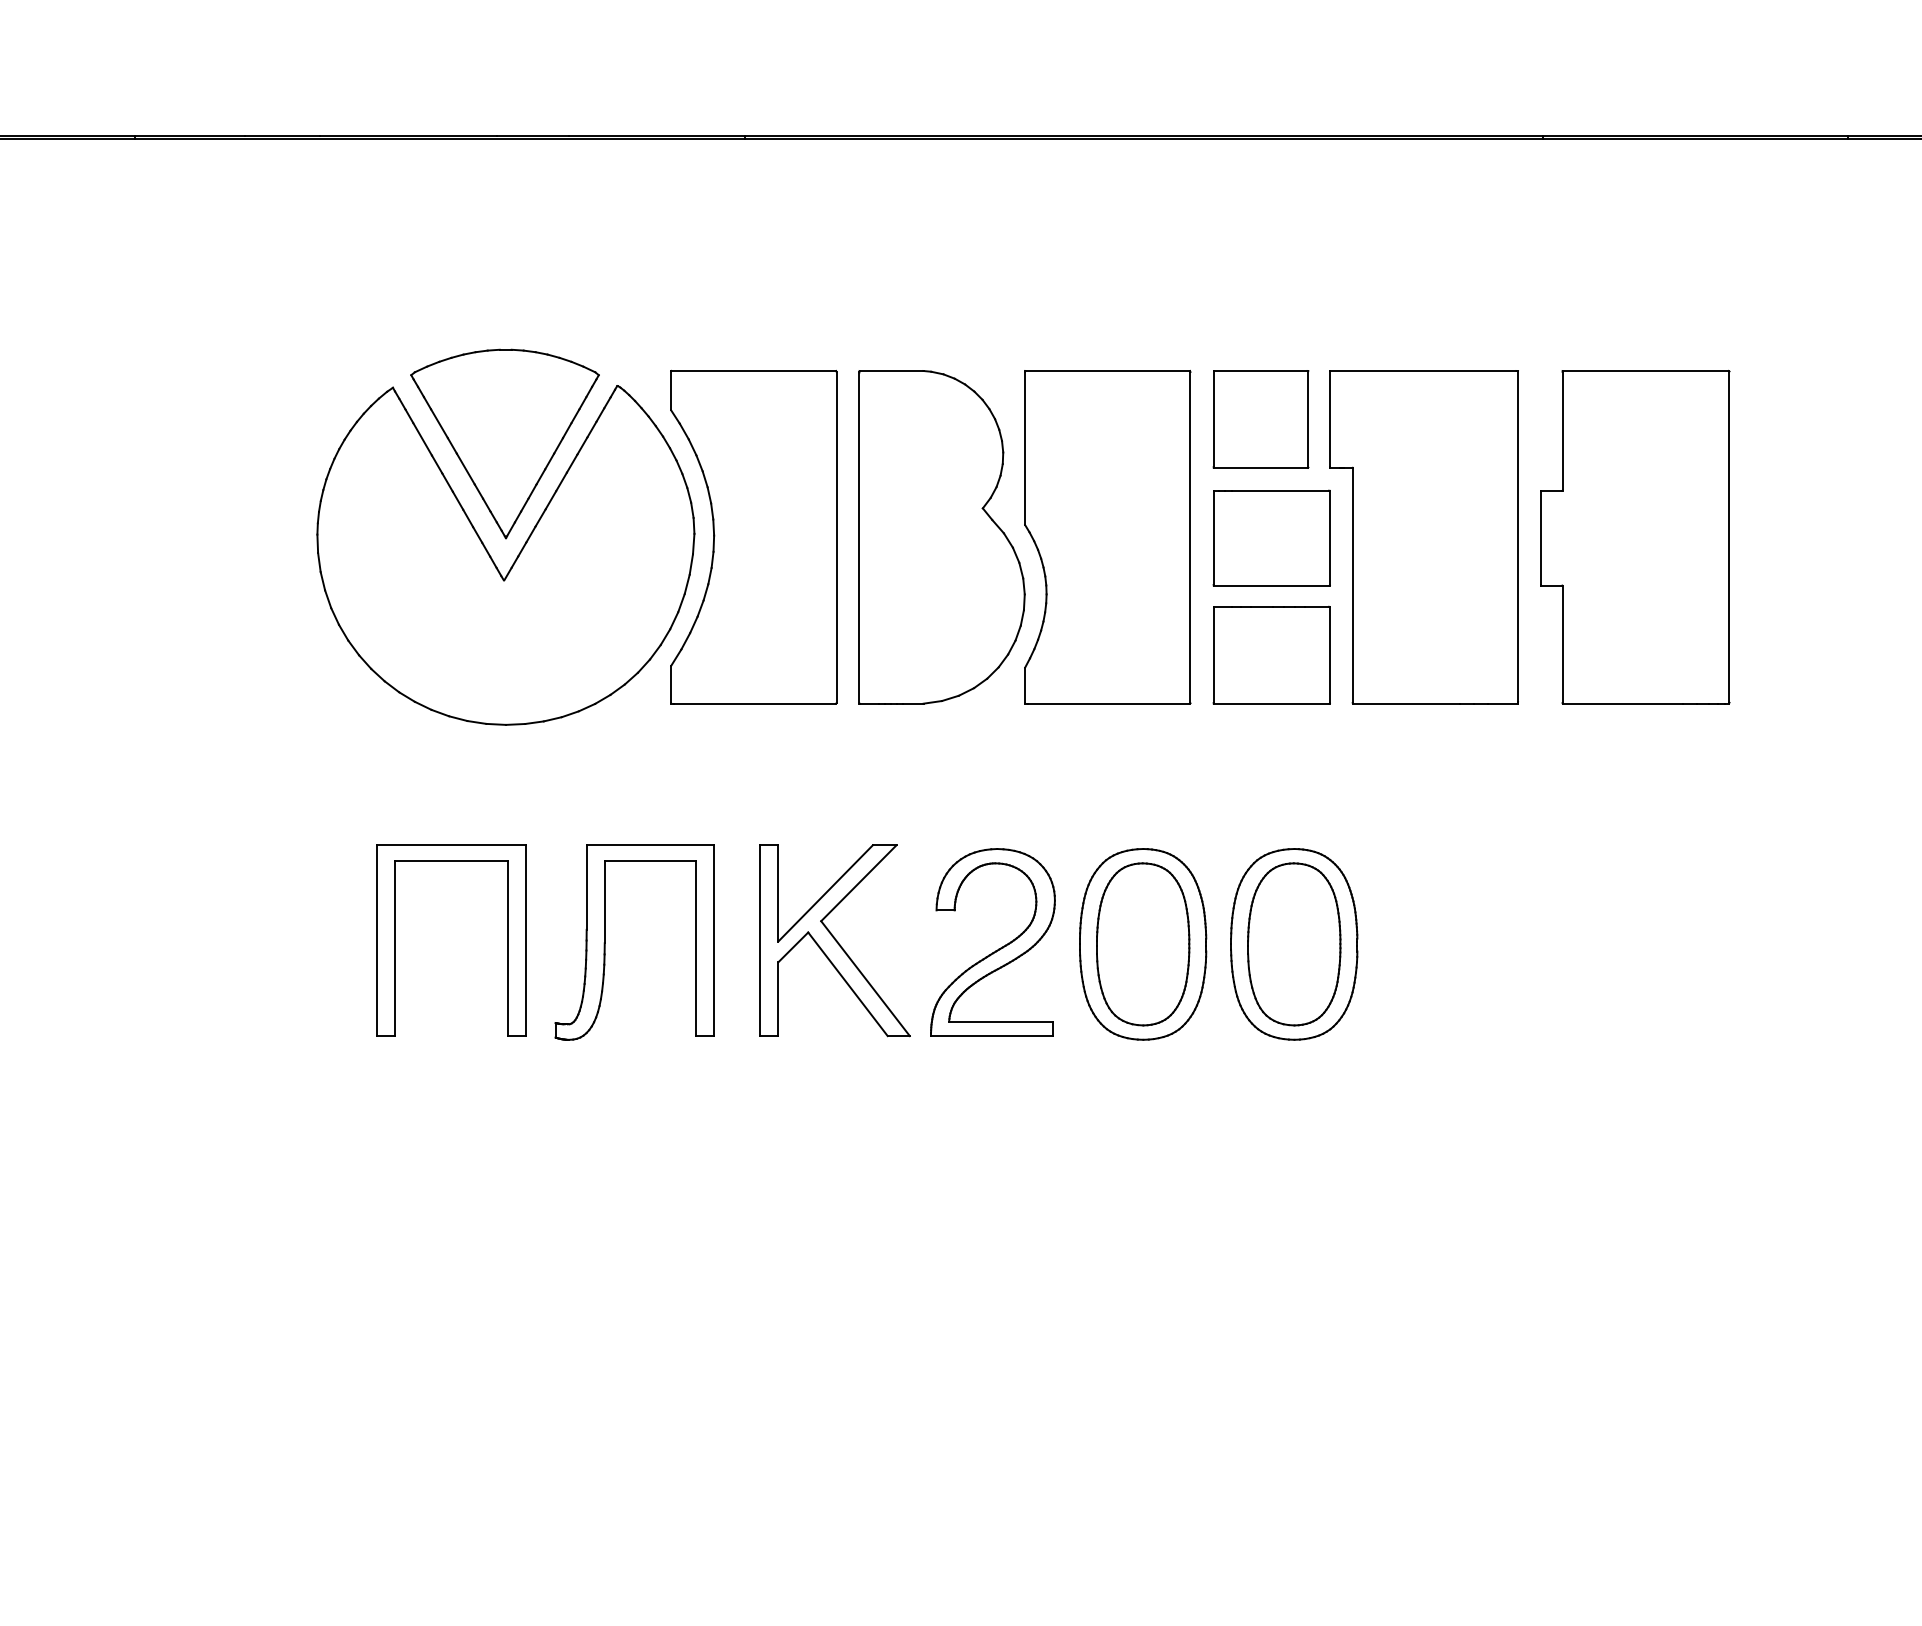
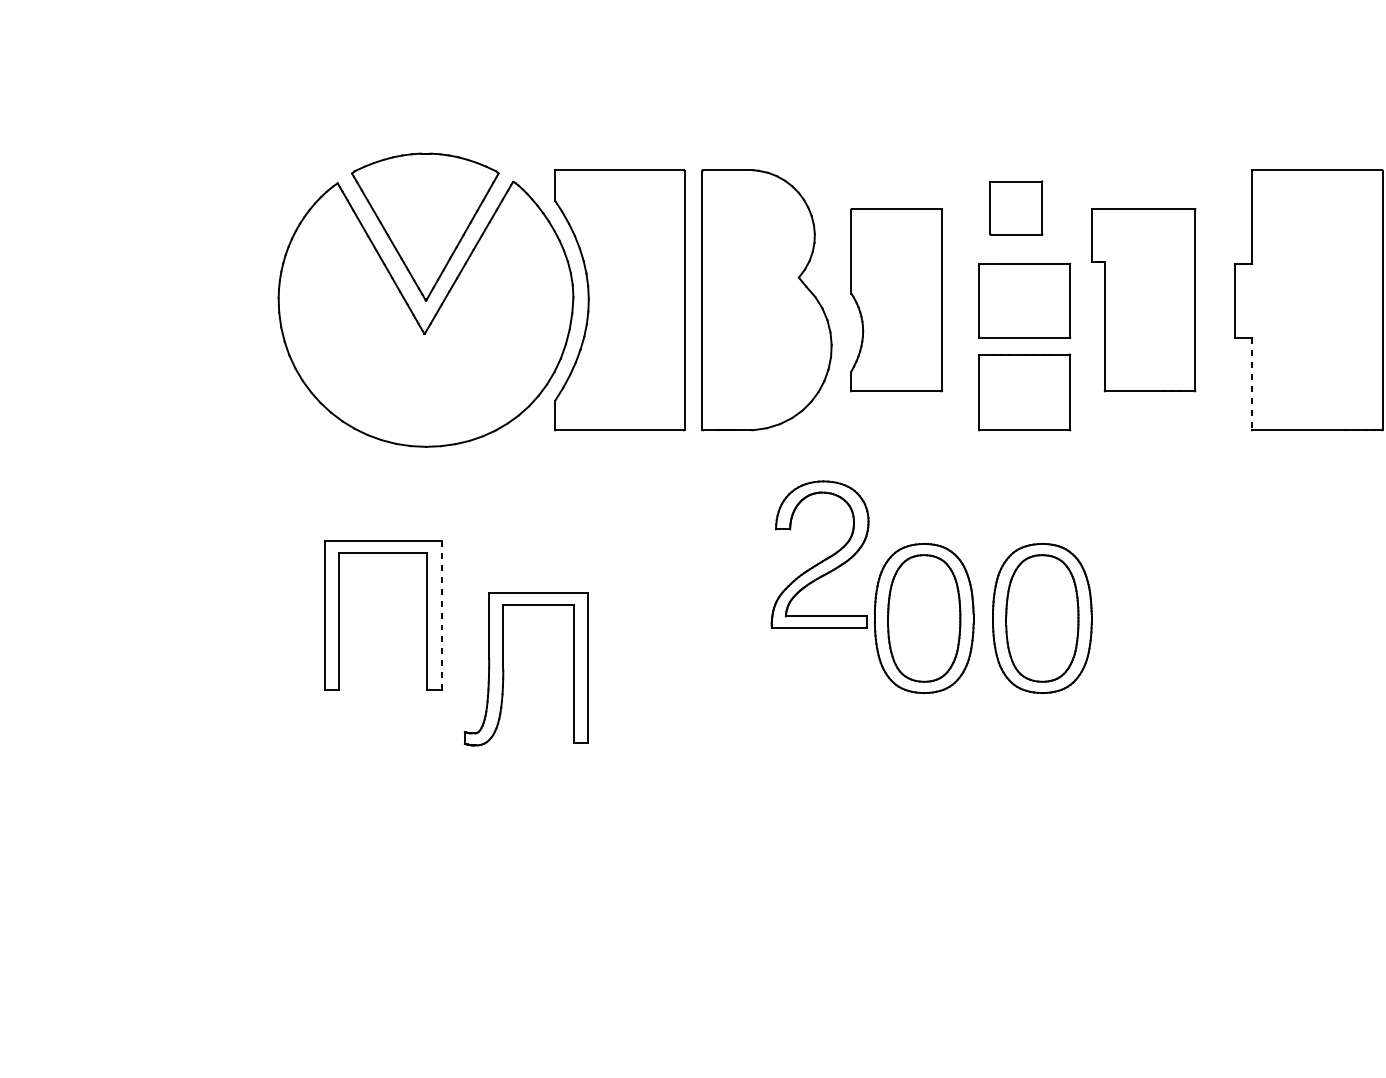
part: (1260, 419) -> (1015, 208), size x0.7
part: (1107, 537) -> (896, 300), size x0.7
part: (1423, 537) -> (1143, 300), size x0.7
line: (1562, 644) -> (1252, 384), solid -> dashed
line: (525, 940) -> (441, 615), solid -> dashed
part: (834, 940) -> (682, 615), removed
part: (605, 942) -> (503, 669), moved
part: (998, 948) -> (824, 559), moved

